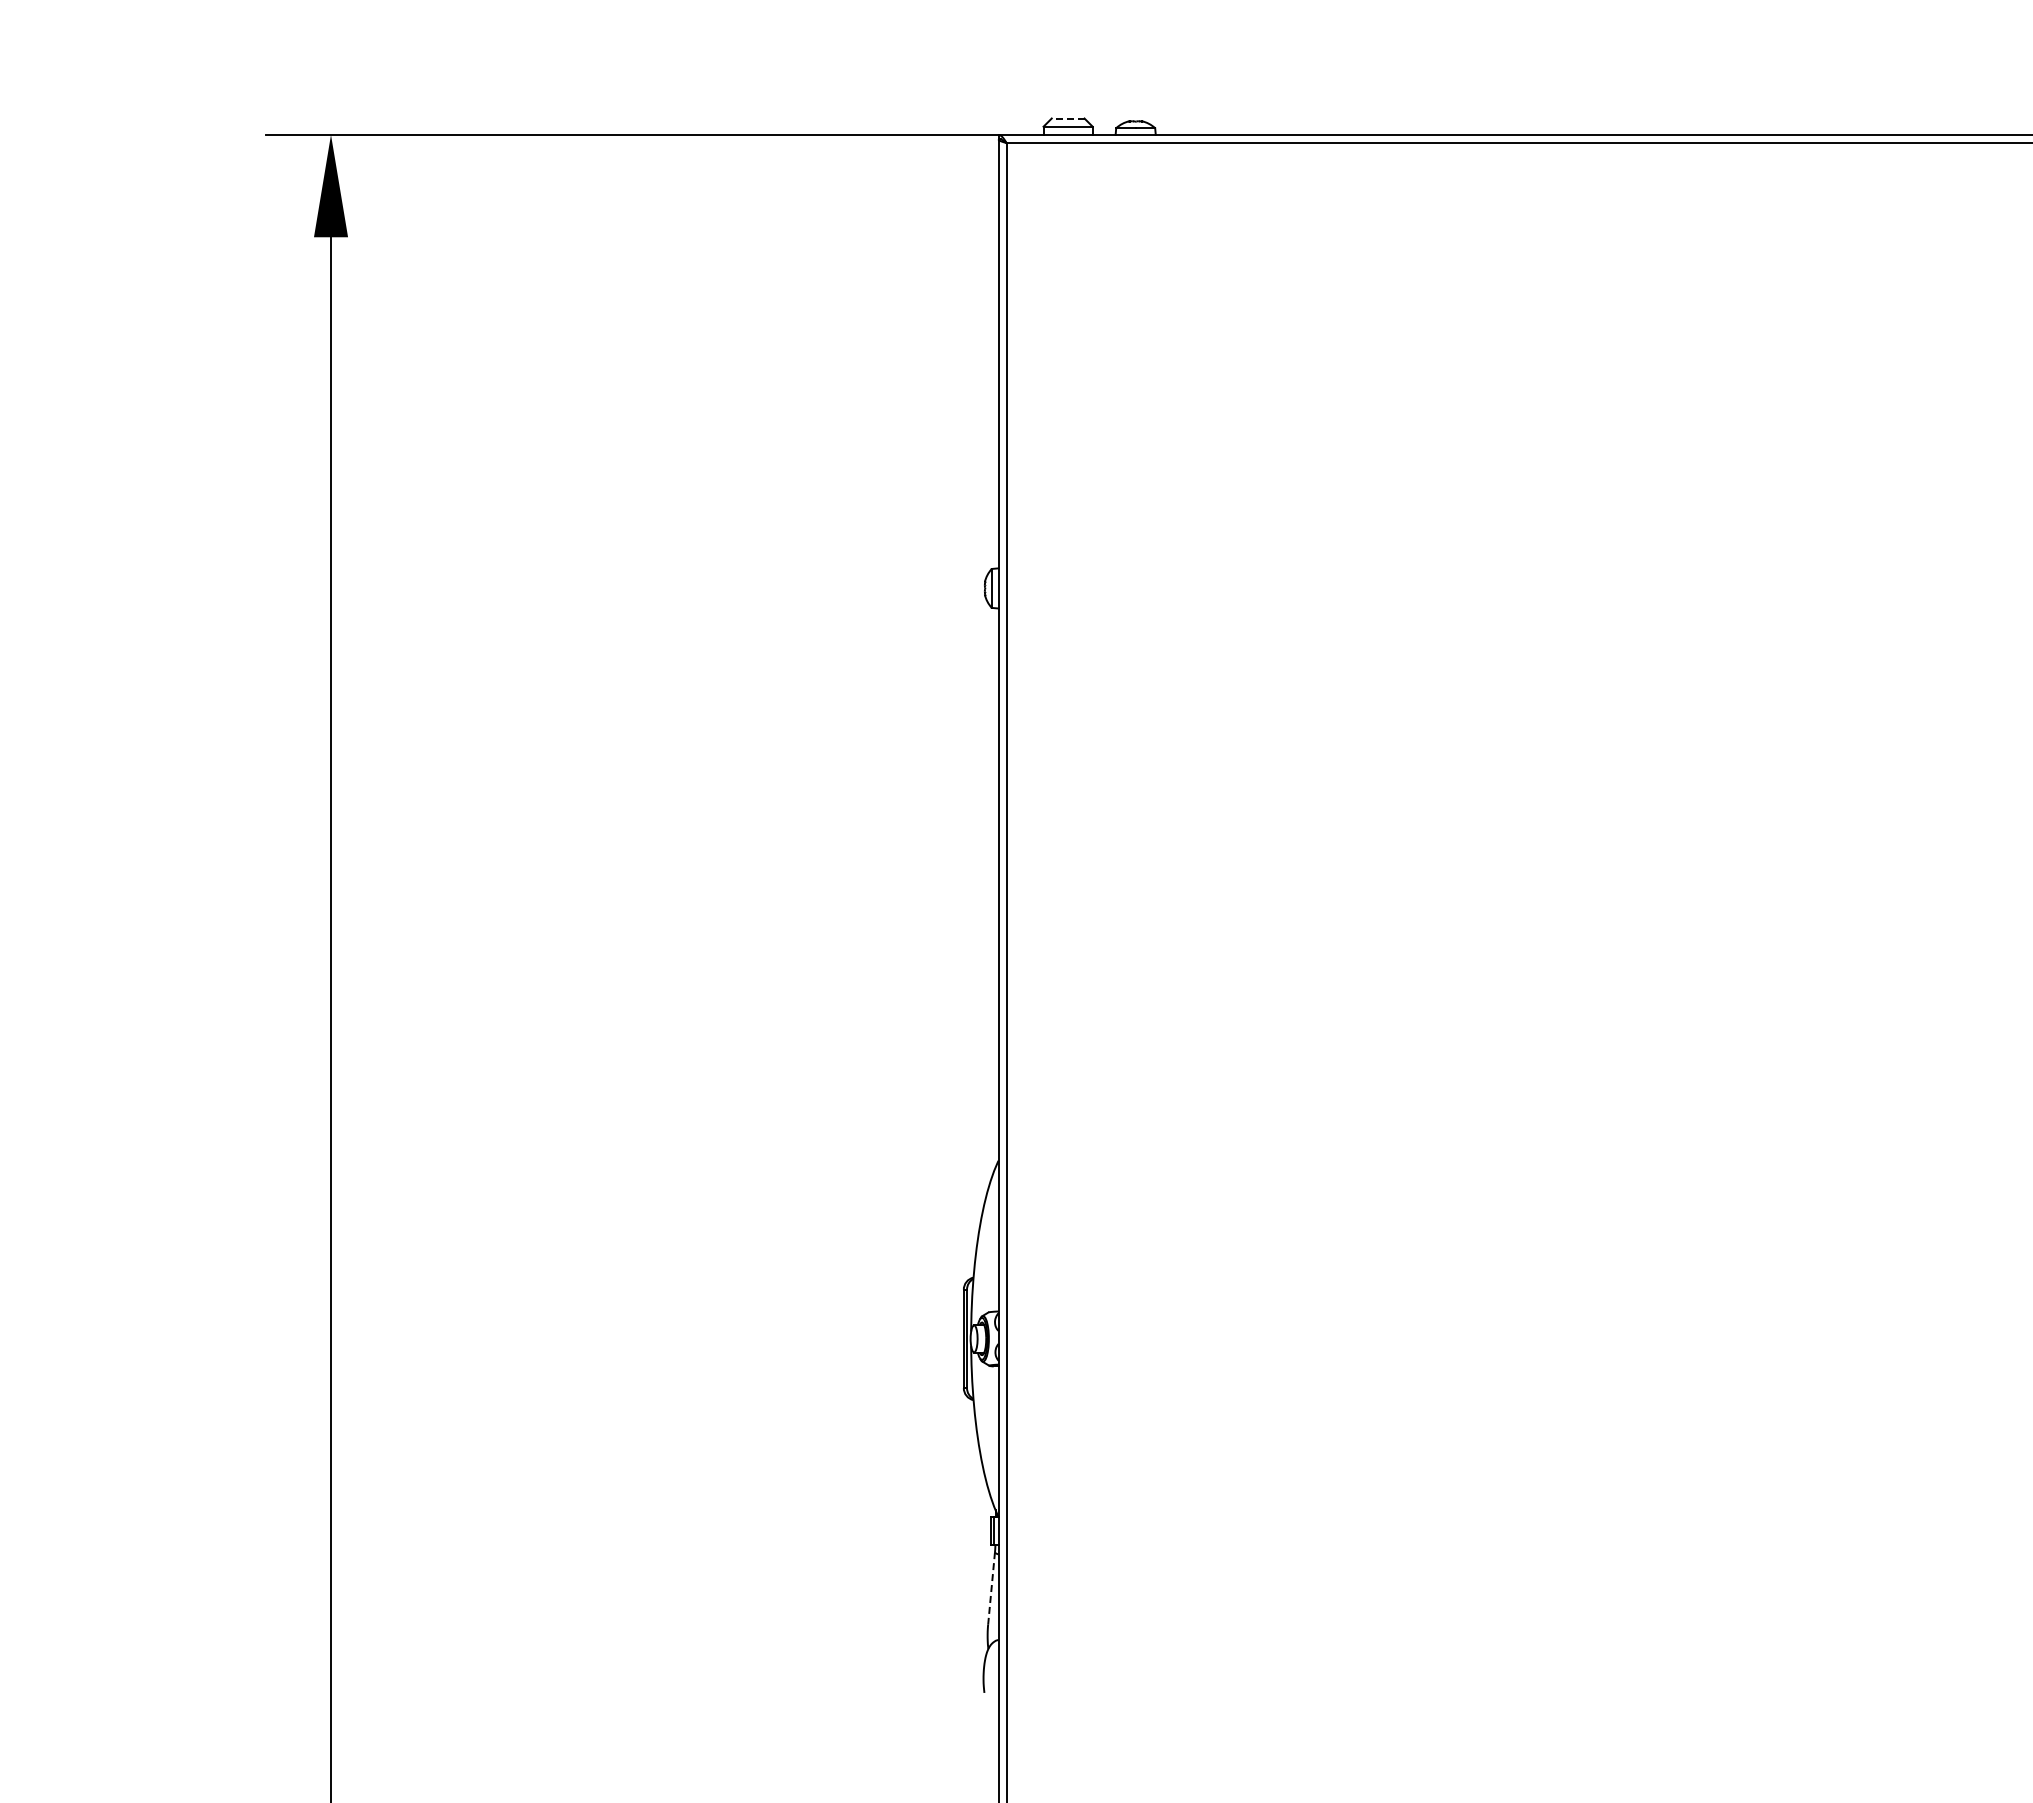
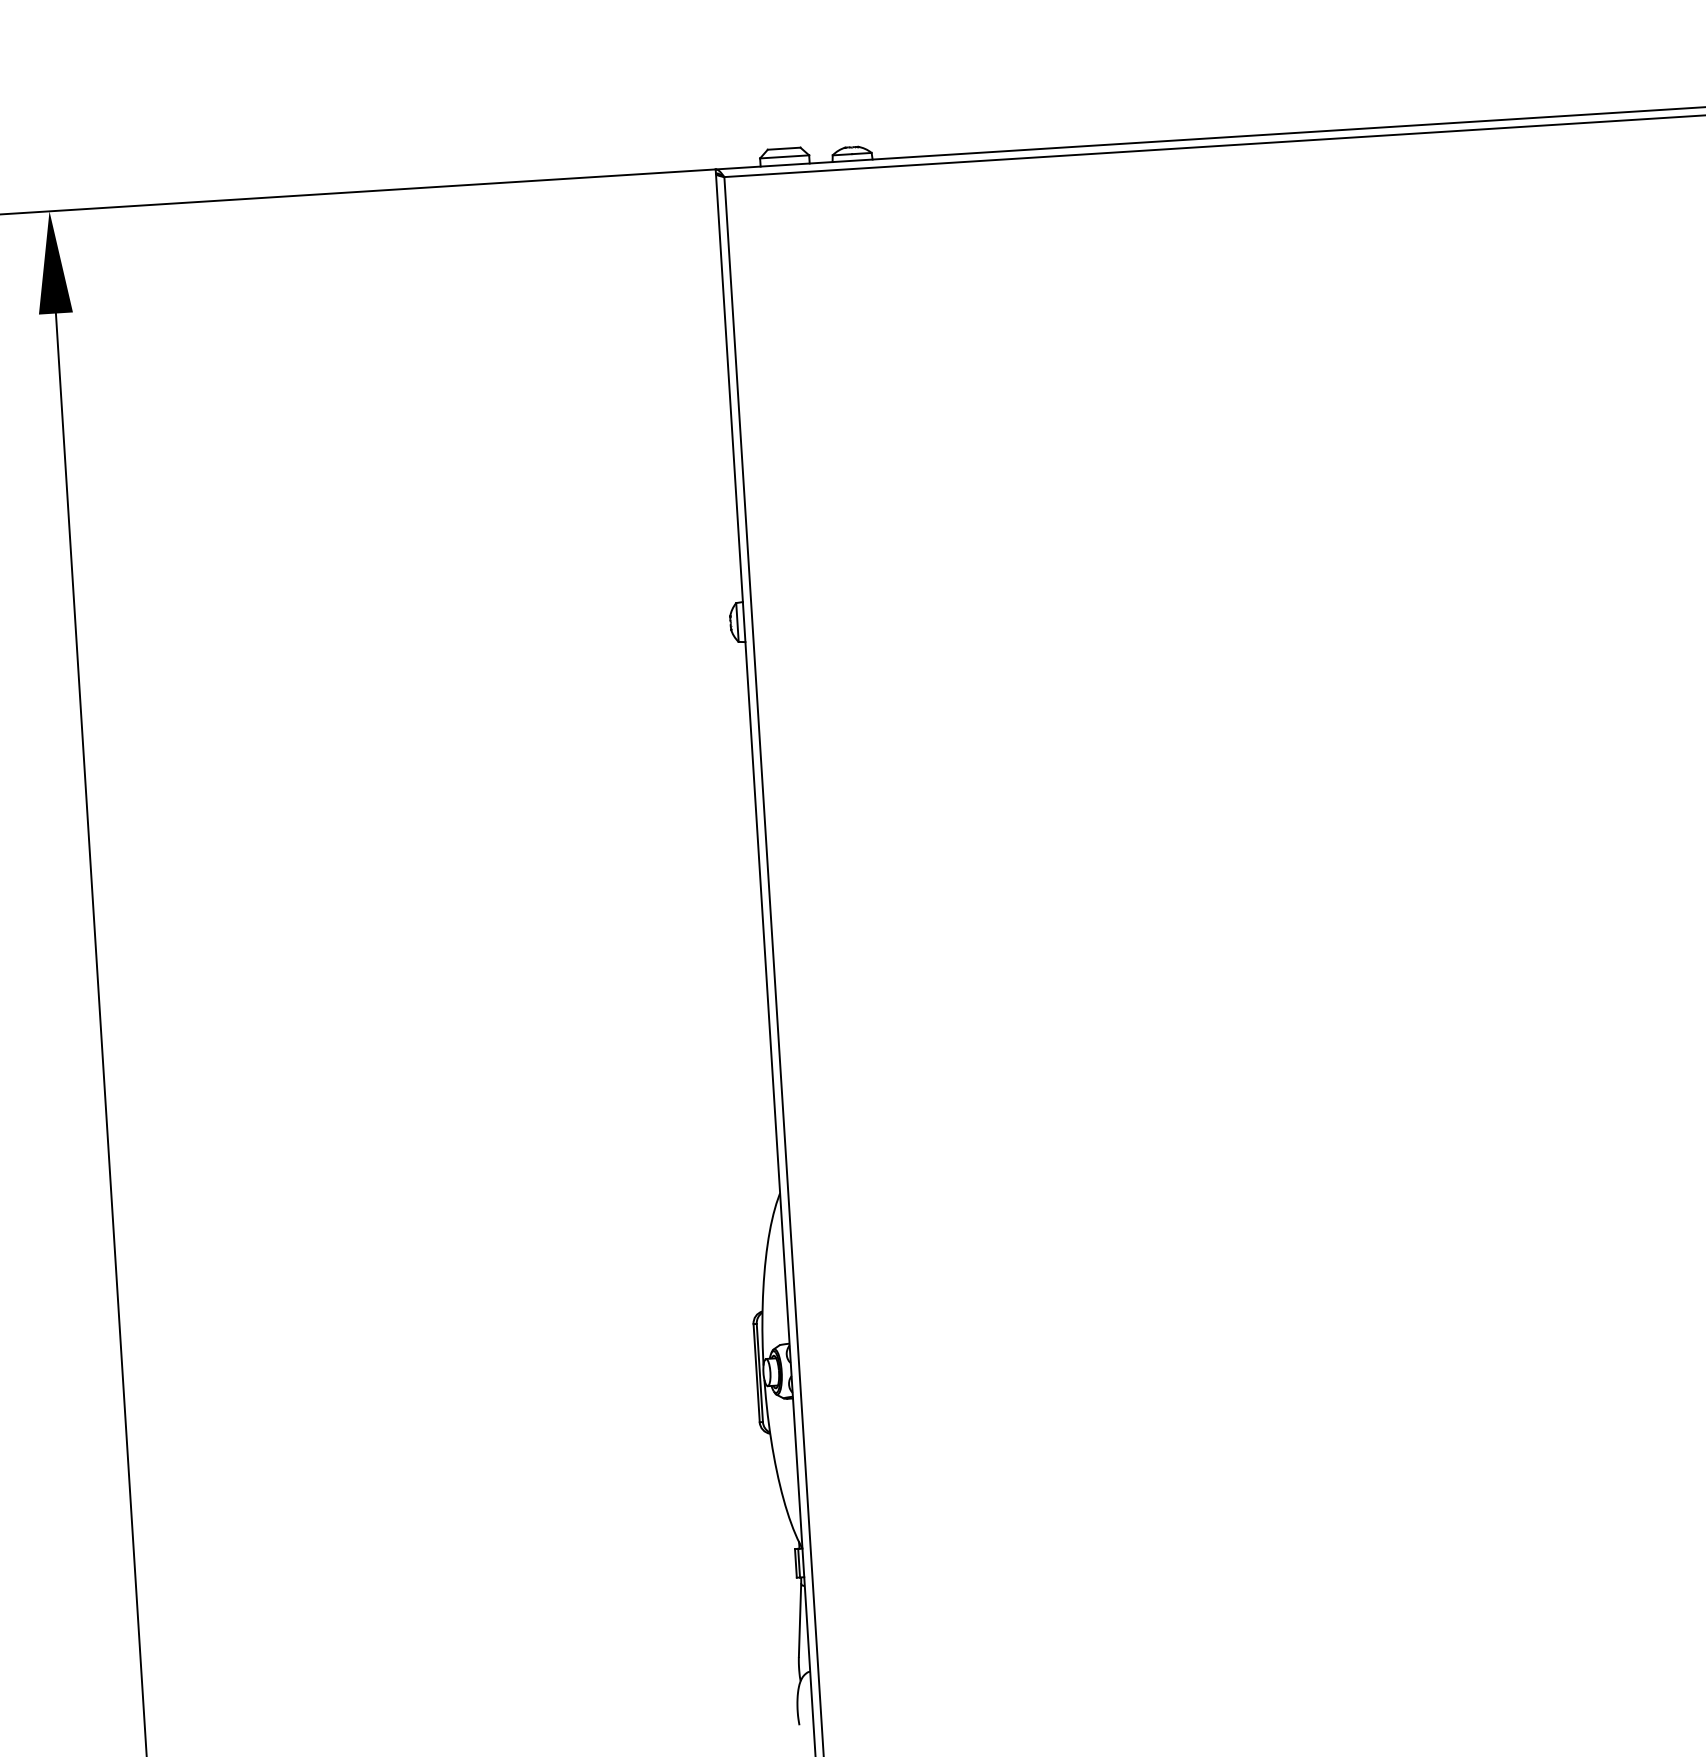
line: (1067, 118) -> (783, 148), dashed -> solid
line: (991, 1588) -> (799, 1620), dashed -> solid

